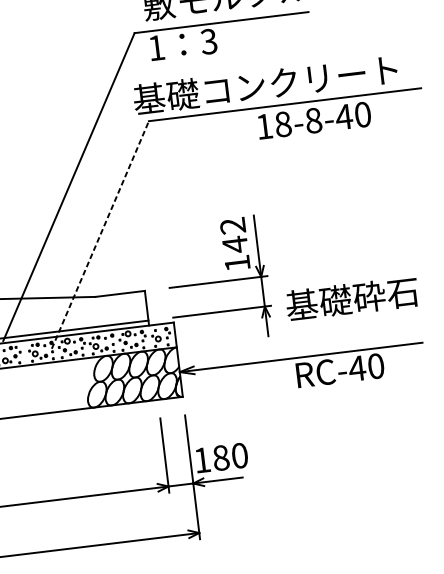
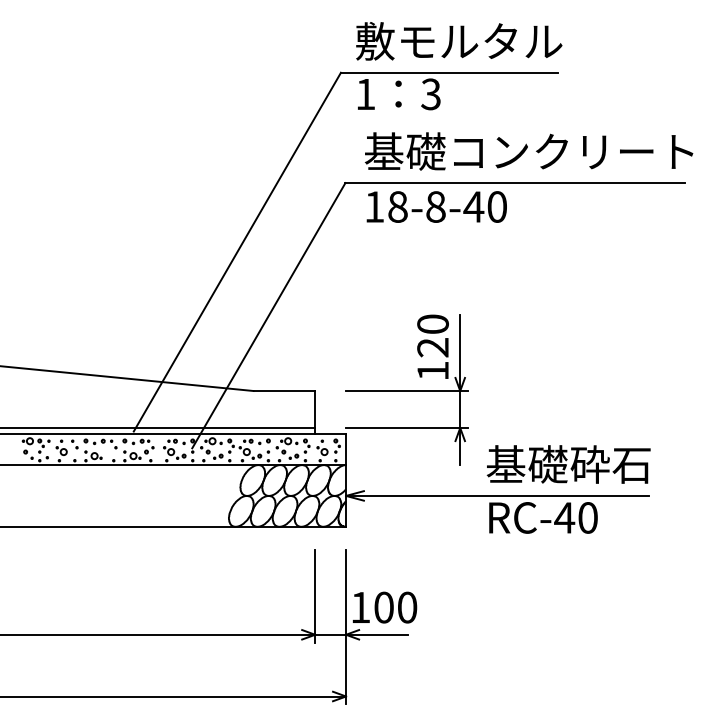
text: (265, 84) -> (529, 151), moved
text: (314, 120) -> (436, 206), moved
line: (100, 234) -> (269, 315), dashed -> solid
text: (233, 235) -> (432, 336), 142 -> 120
text: (352, 298) -> (568, 464), moved
text: (220, 457) -> (383, 607), 180 -> 100

